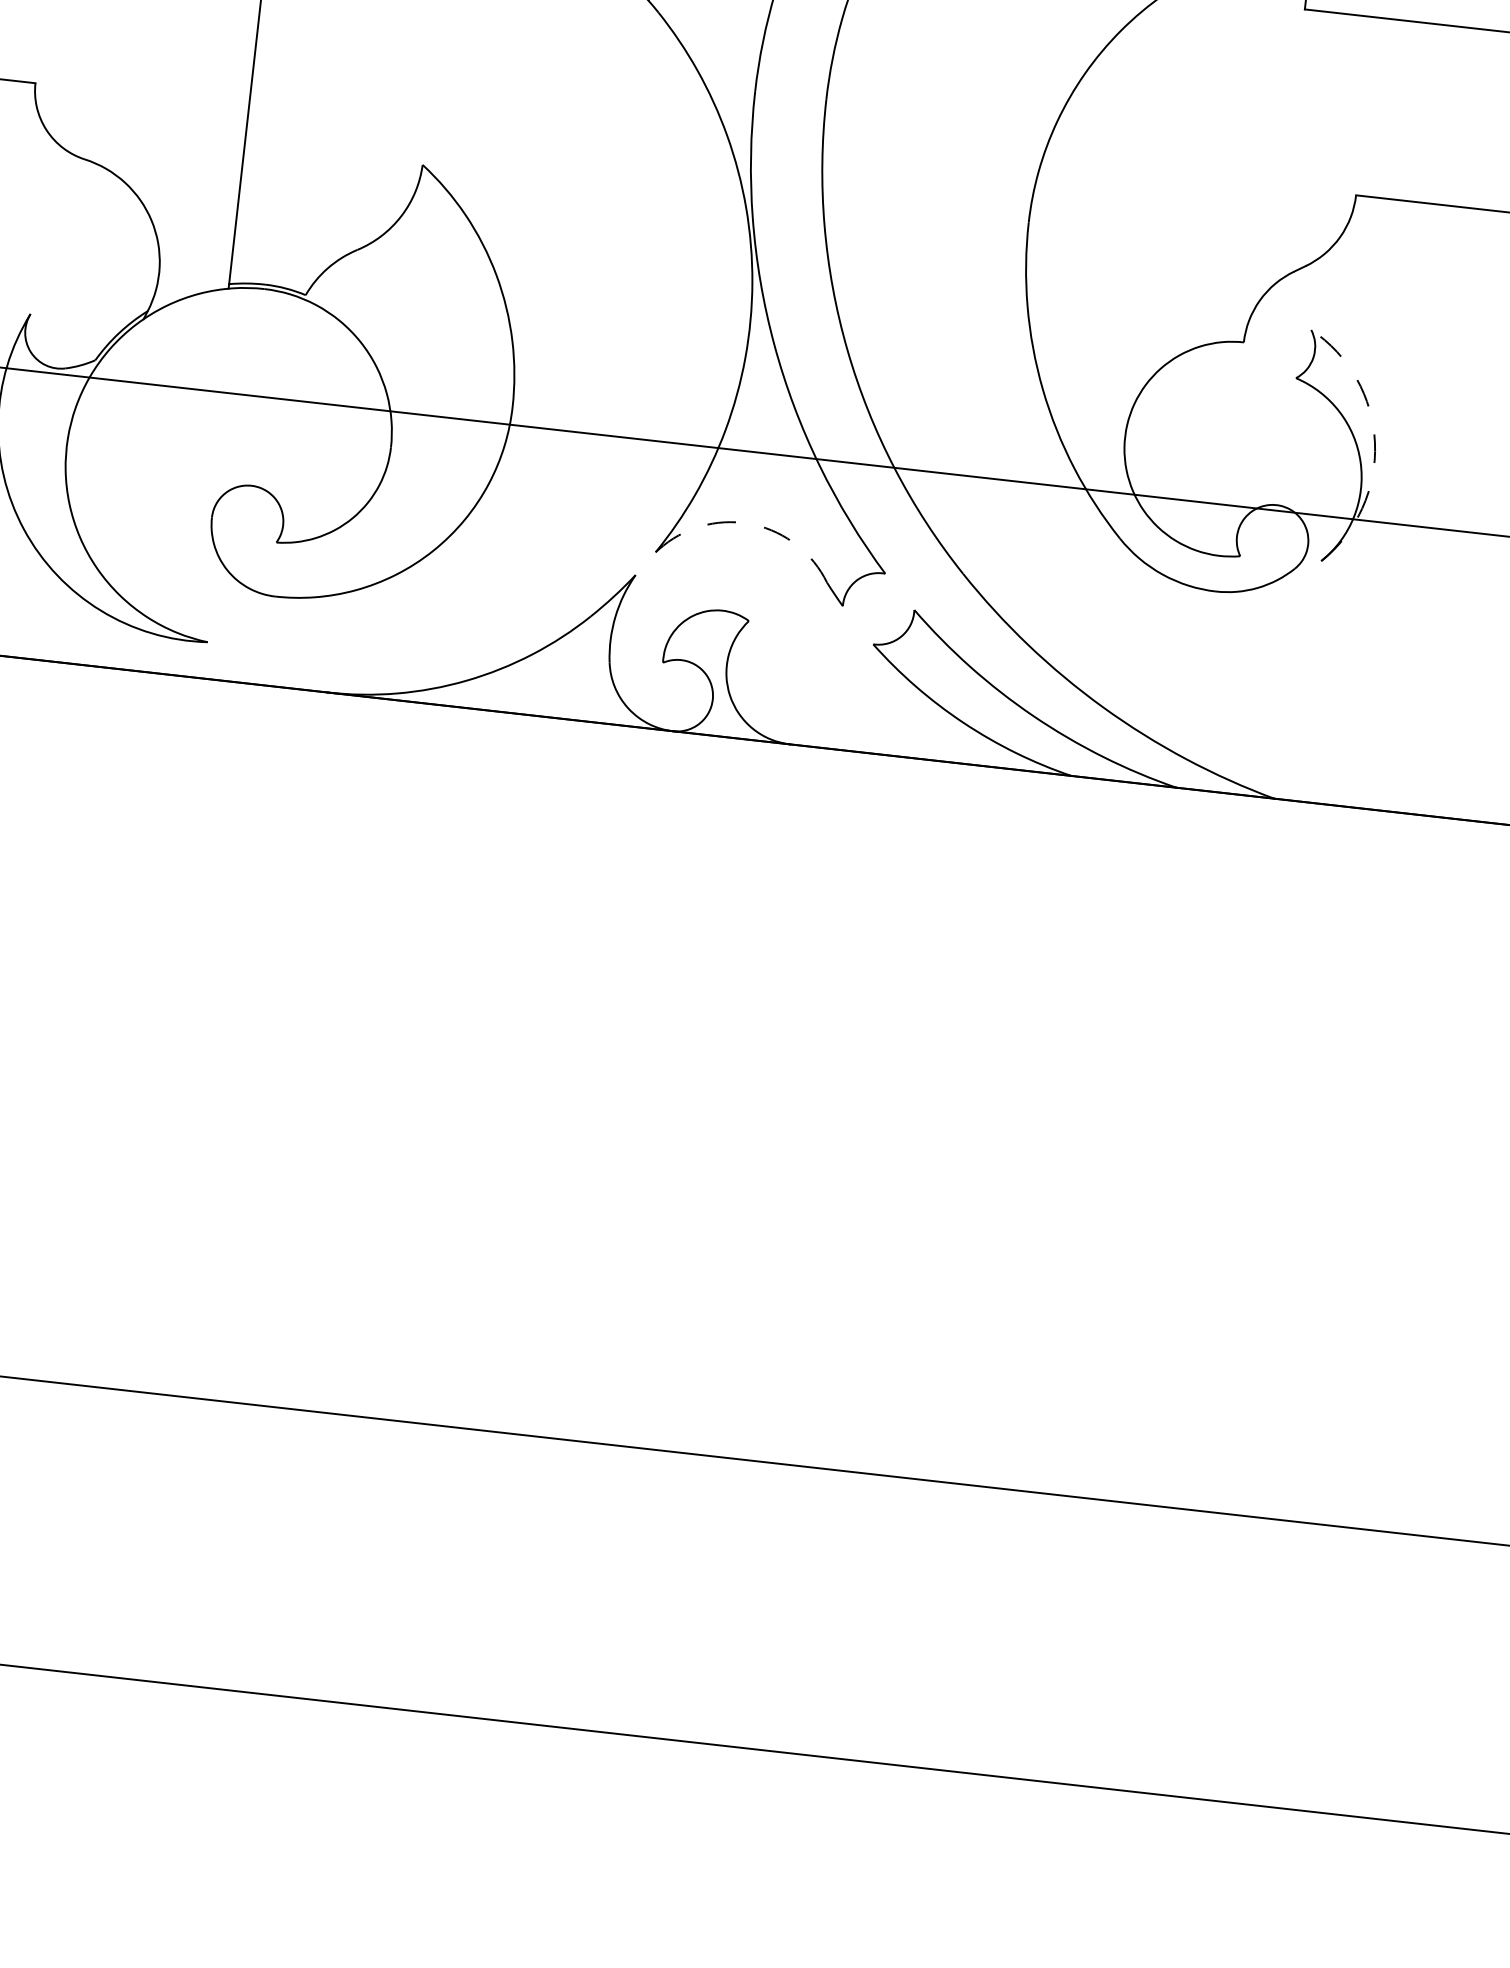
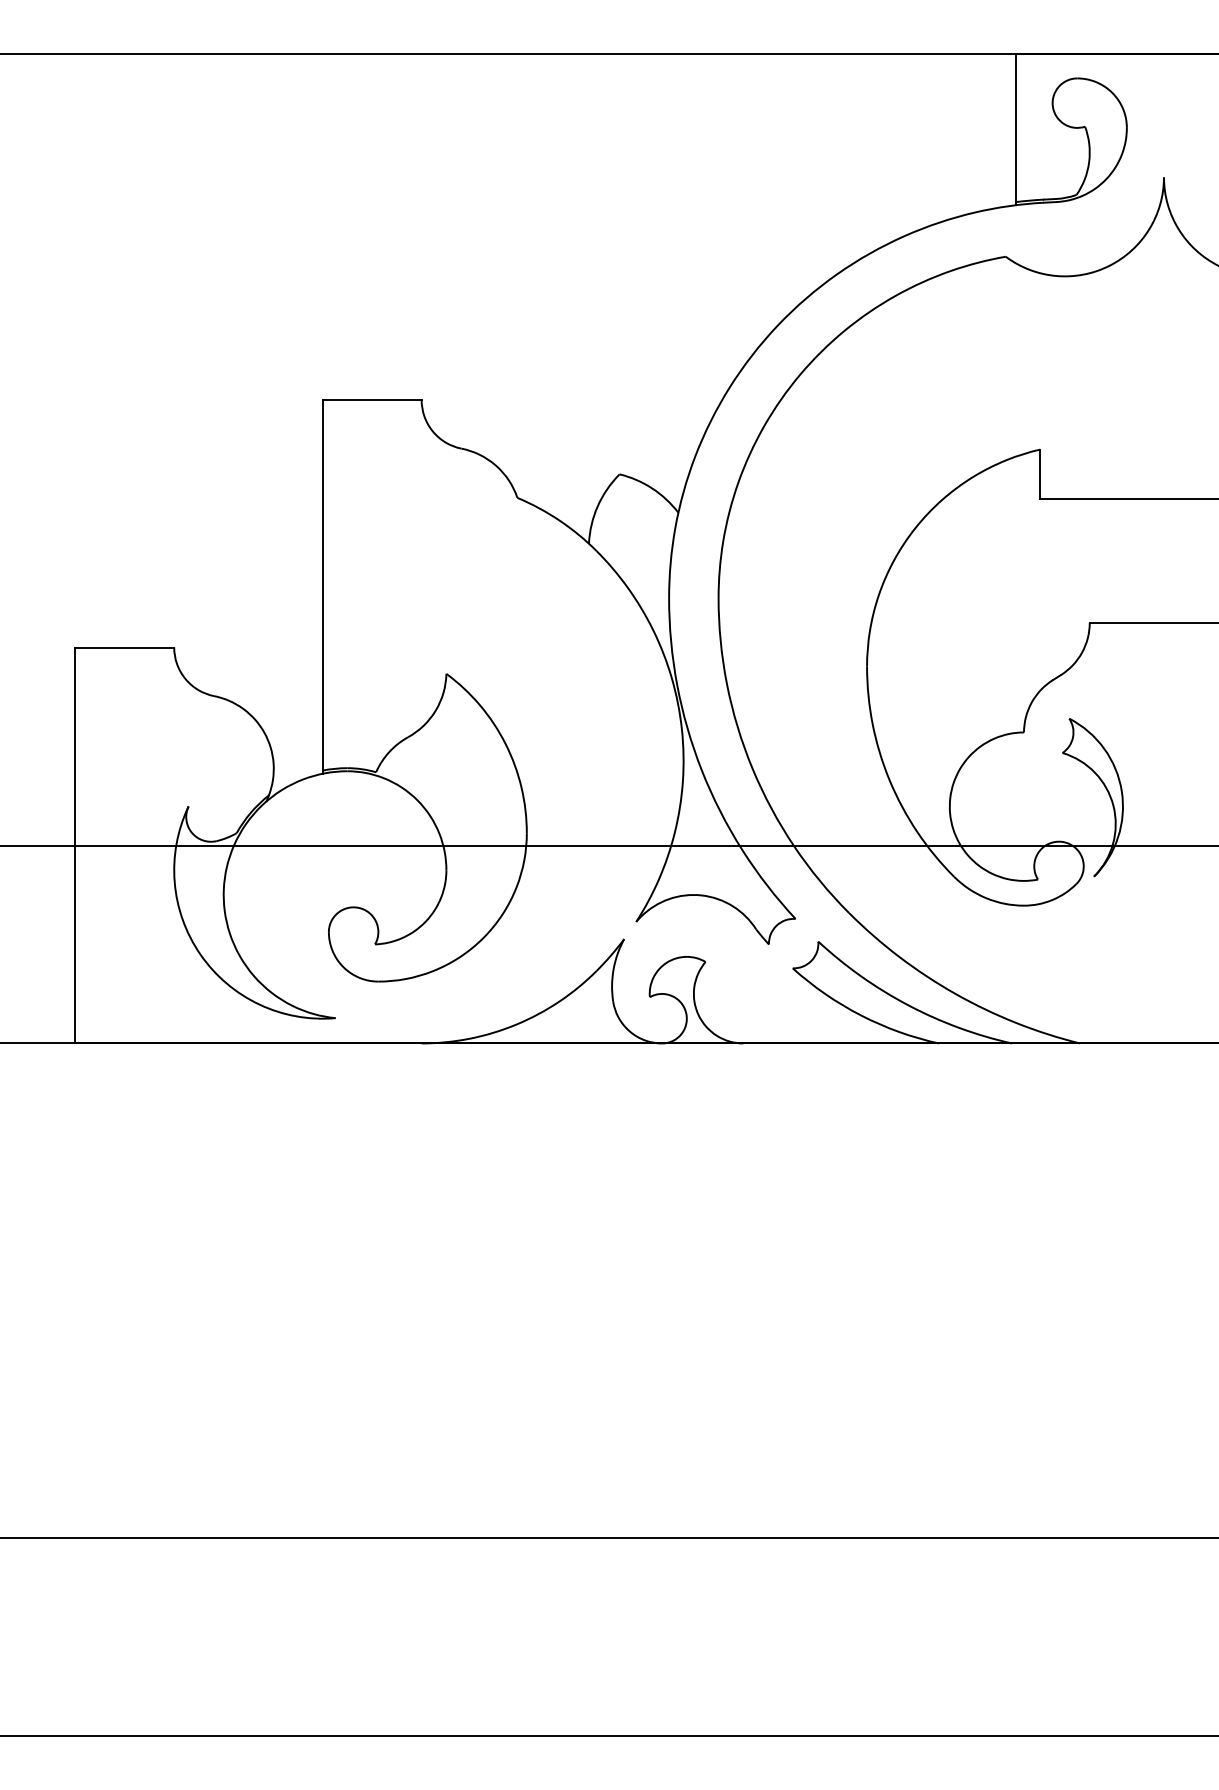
arc: (1374, 443) -> (1121, 791), dashed -> solid
arc: (753, 524) -> (701, 895), dashed -> solid

